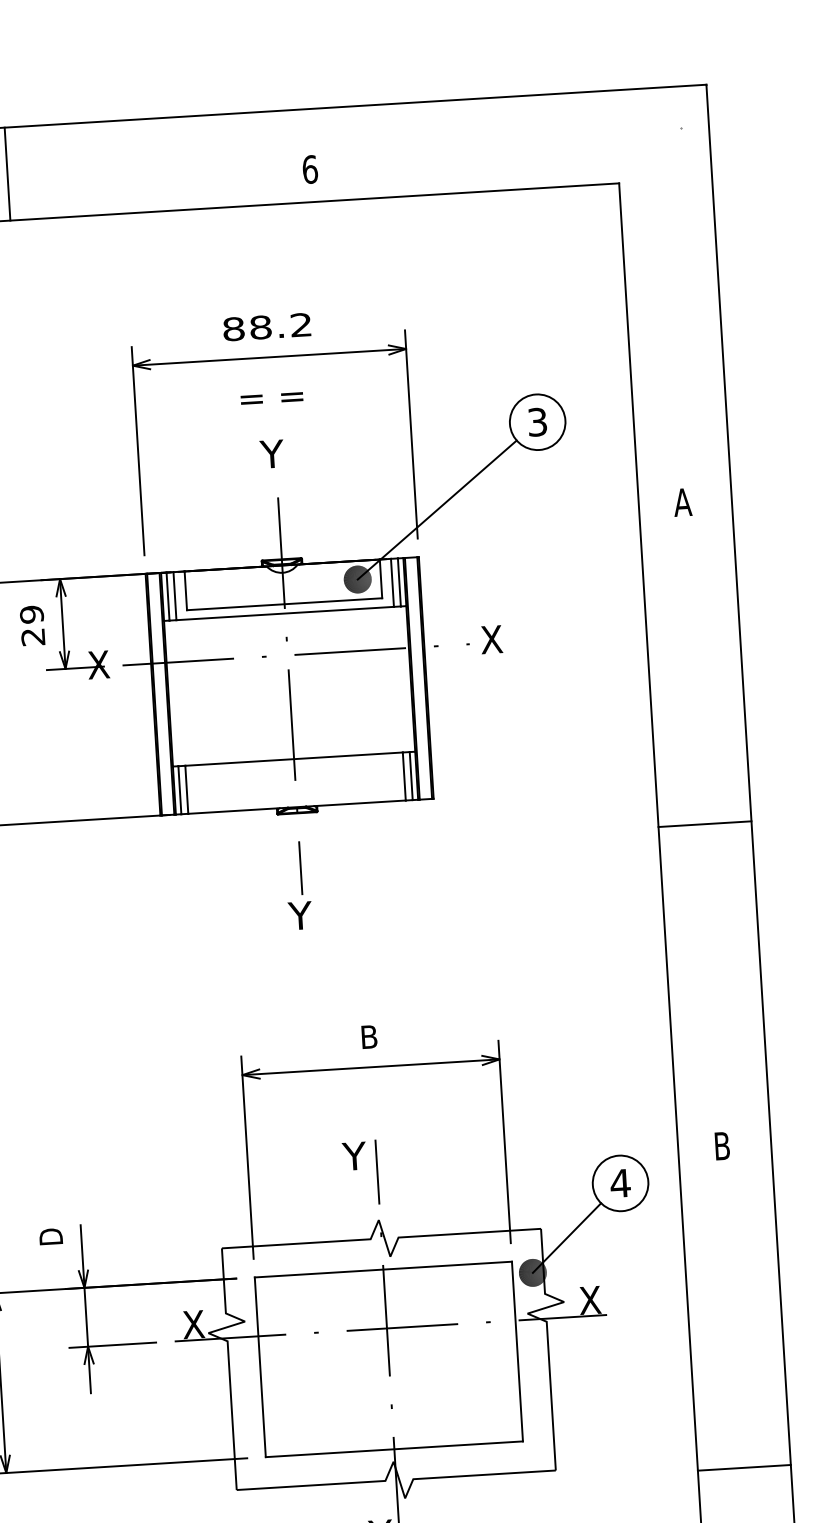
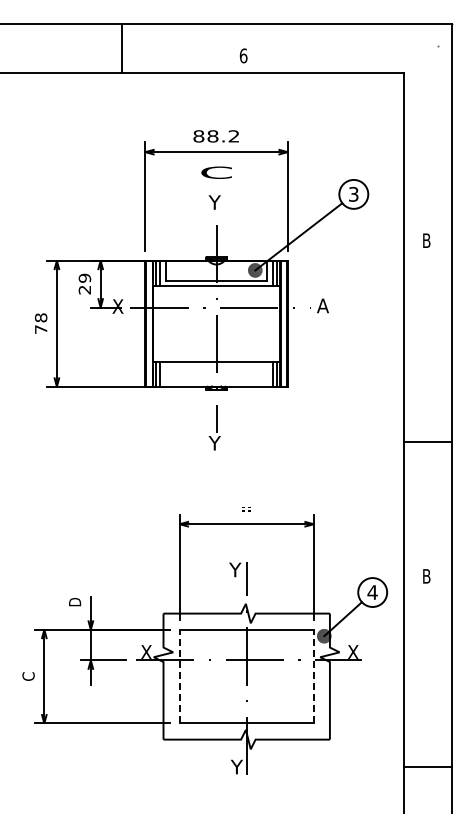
line: (7, 173) -> (122, 48), moved
text: (271, 396) -> (216, 172), = = -> C
text: (682, 502) -> (426, 240), A -> B
text: (490, 638) -> (322, 305), X -> A
line: (704, 824) -> (427, 441), moved
text: (368, 1037) -> (246, 508), B -> = =
line: (516, 1351) -> (313, 676), solid -> dashed
line: (259, 1367) -> (179, 676), solid -> dashed
line: (743, 1468) -> (427, 767), moved

